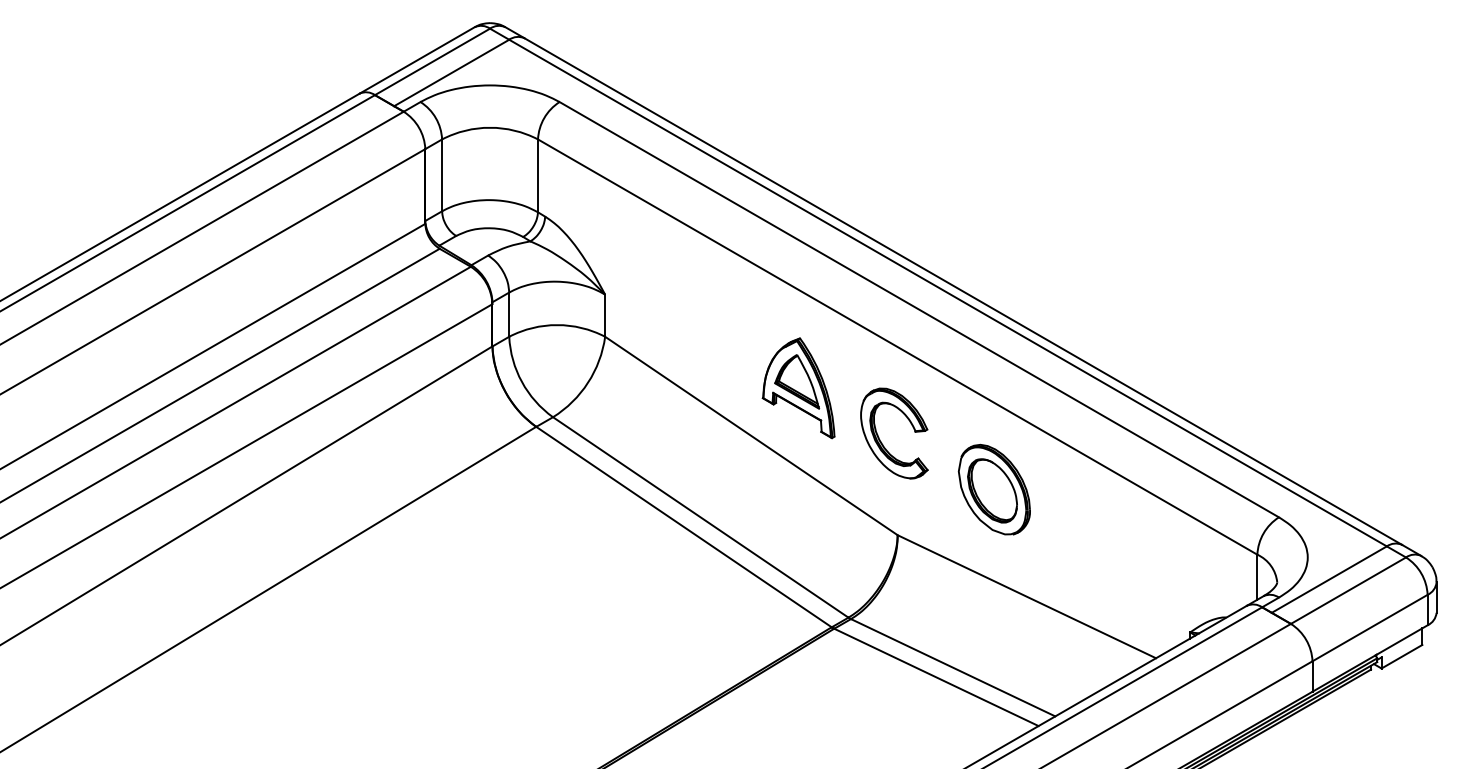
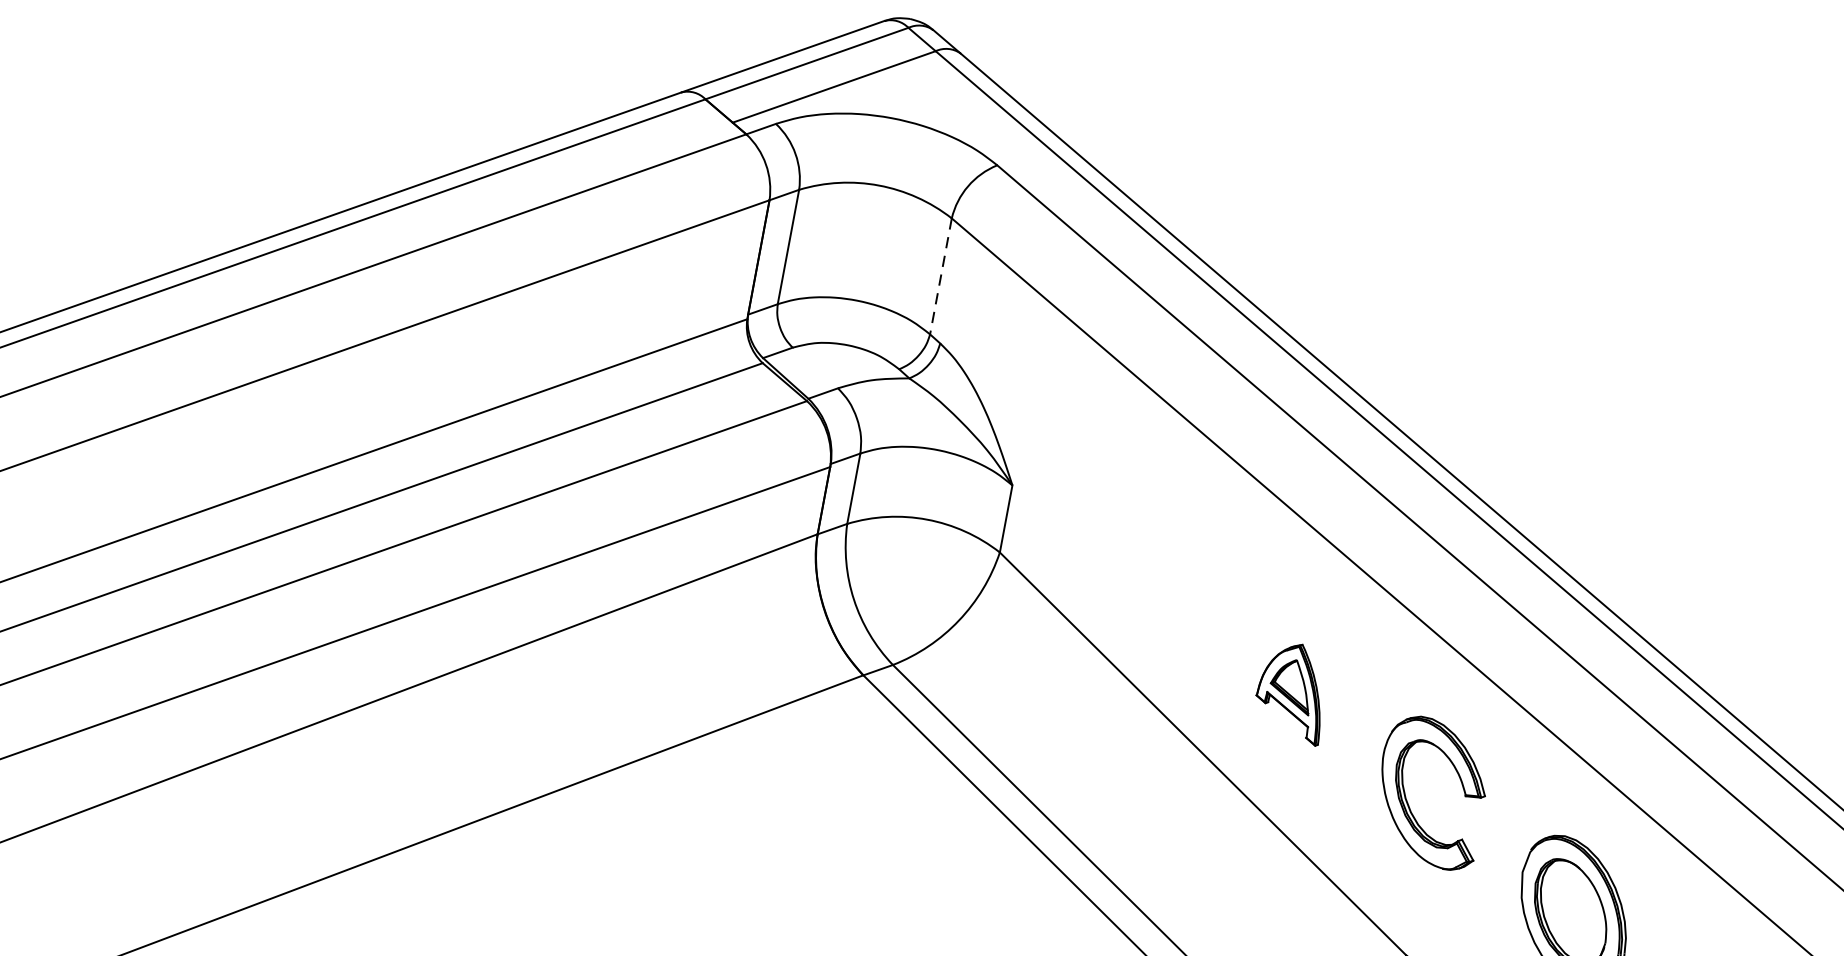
line: (538, 176) -> (941, 277), solid -> dashed
part: (798, 388) -> (1292, 692), size x0.6

